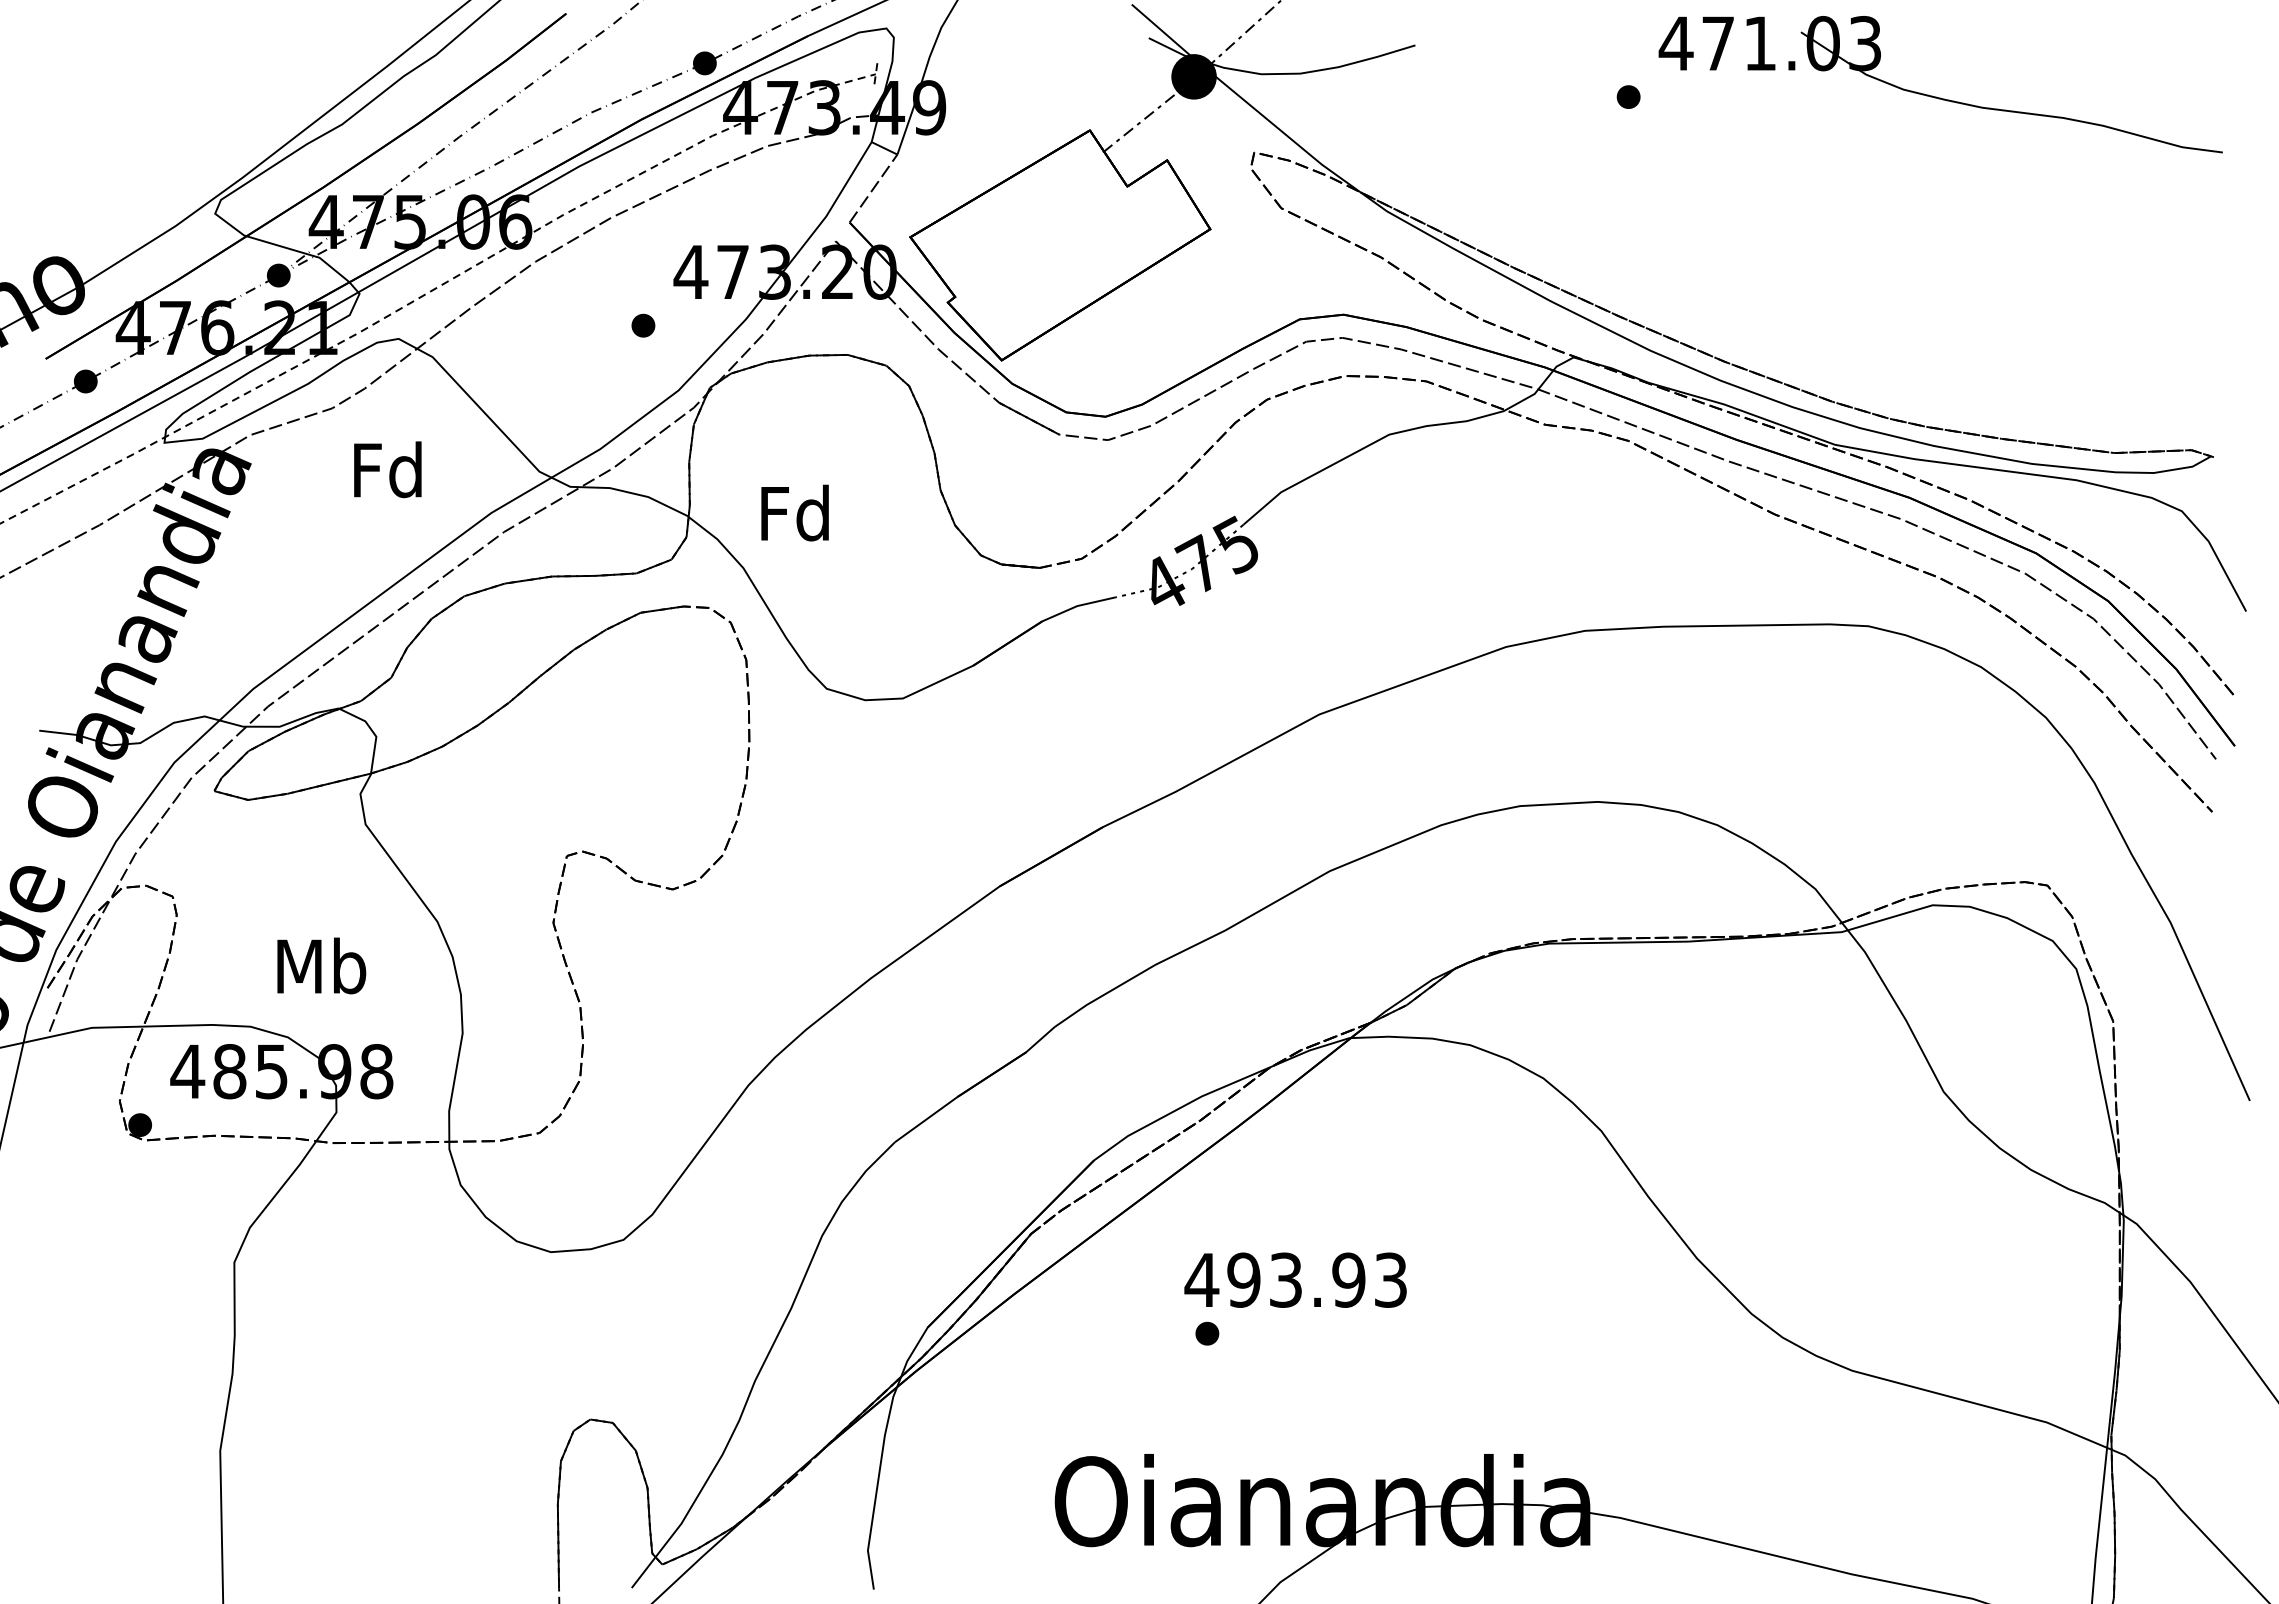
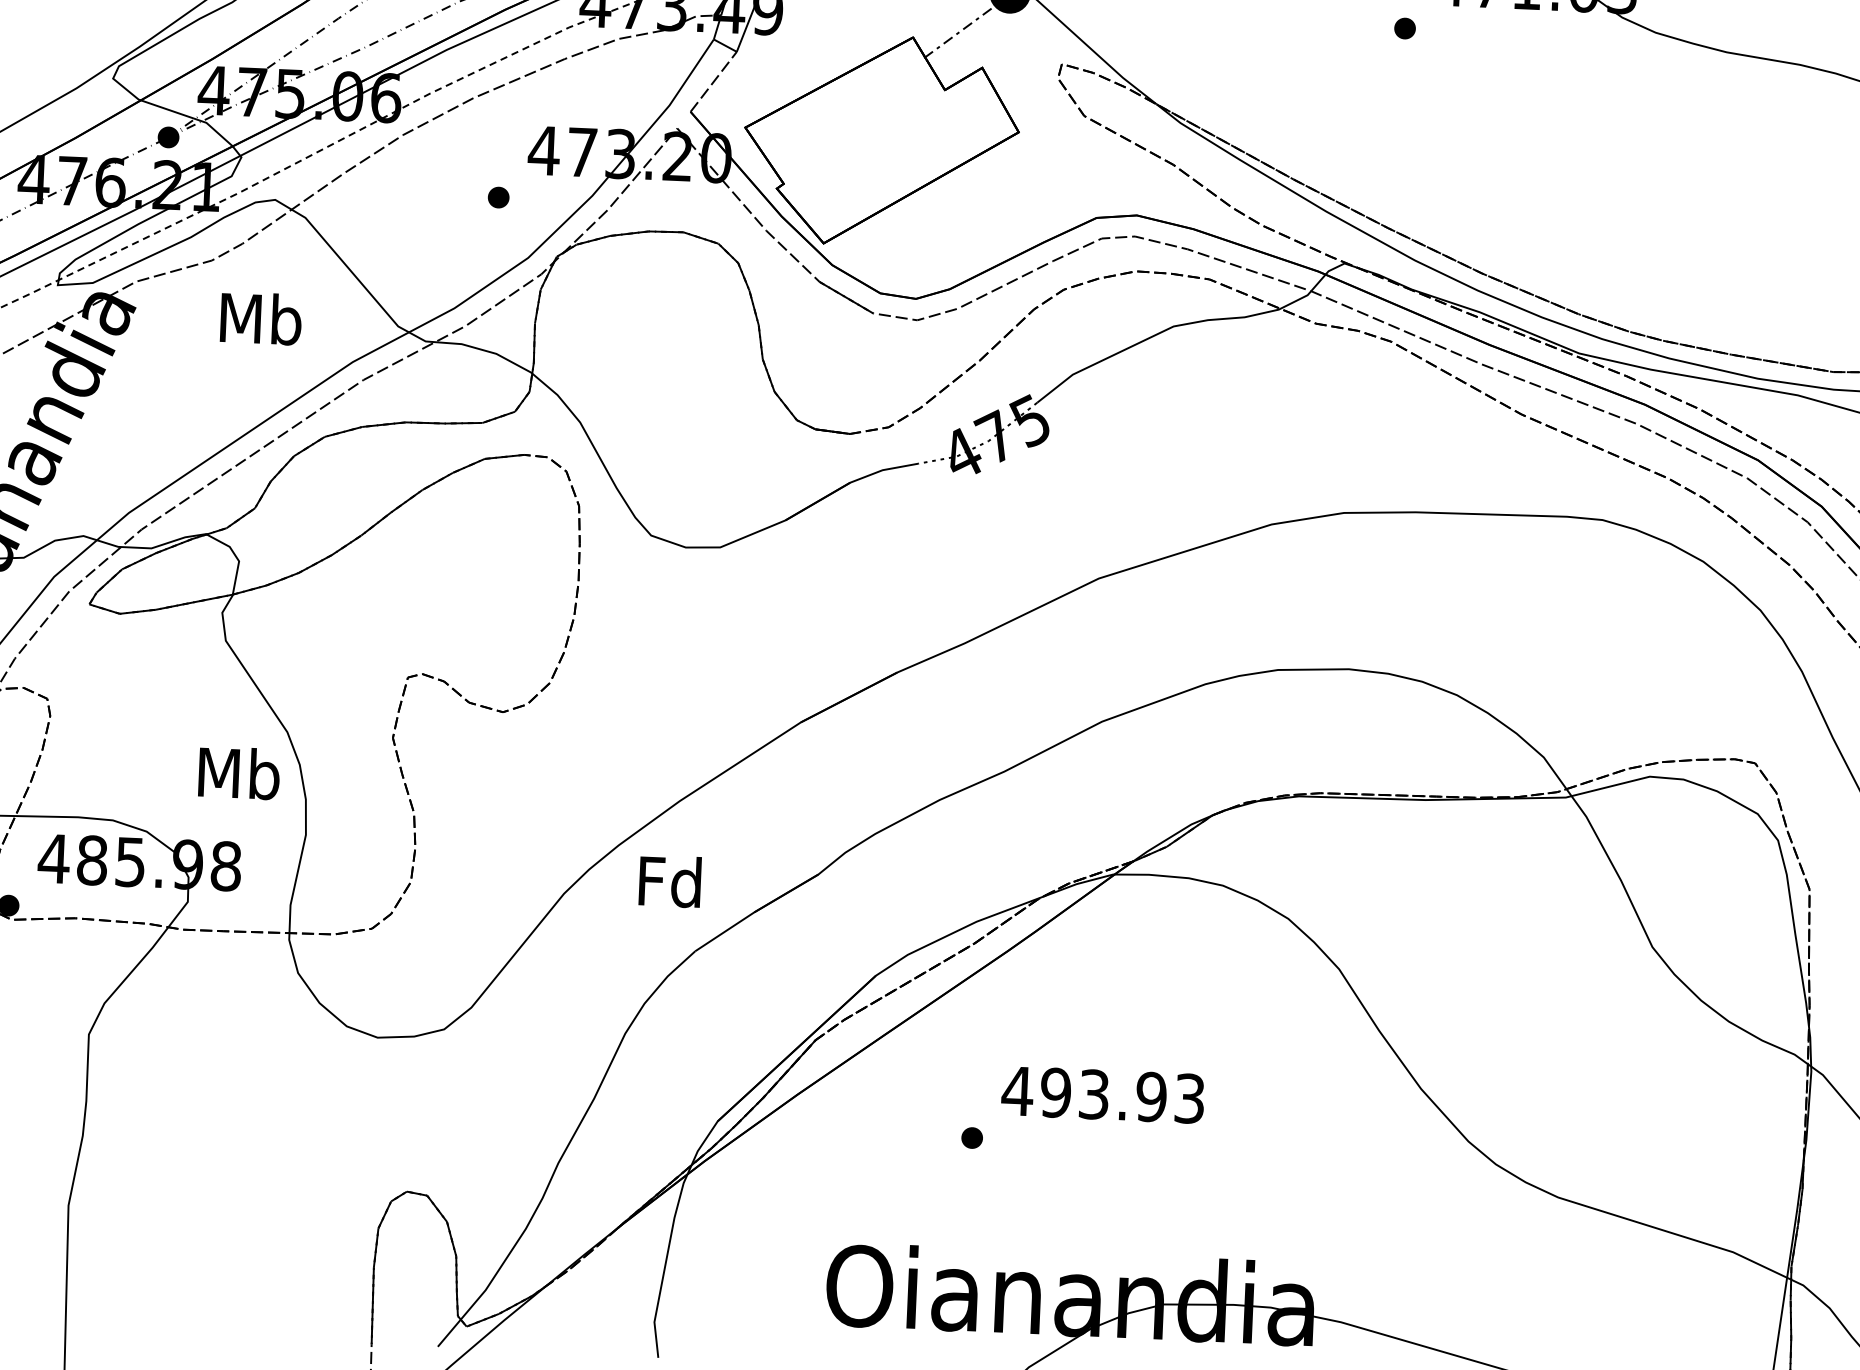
text: (388, 469) -> (260, 318), Fd -> Mb
text: (794, 512) -> (669, 881), moved
text: (321, 965) -> (239, 772), moved
text: (1295, 1279) -> (1102, 1094), moved

